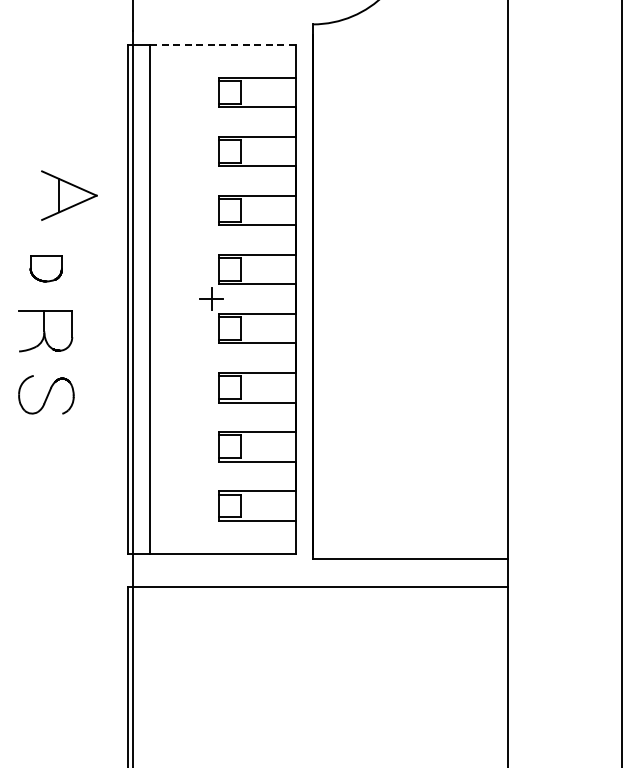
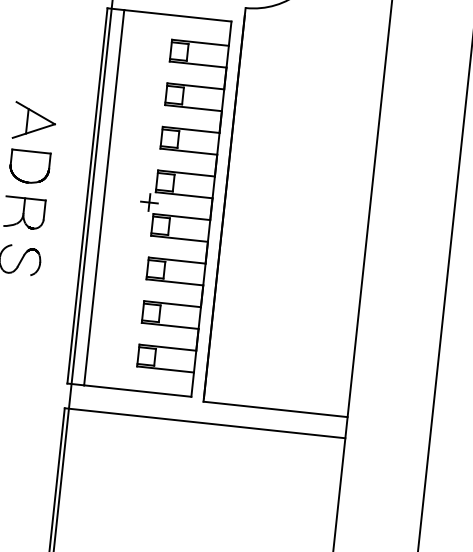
line: (223, 44) -> (178, 15), dashed -> solid
part: (69, 195) -> (34, 122), moved
part: (46, 268) -> (30, 166), size x1.67

